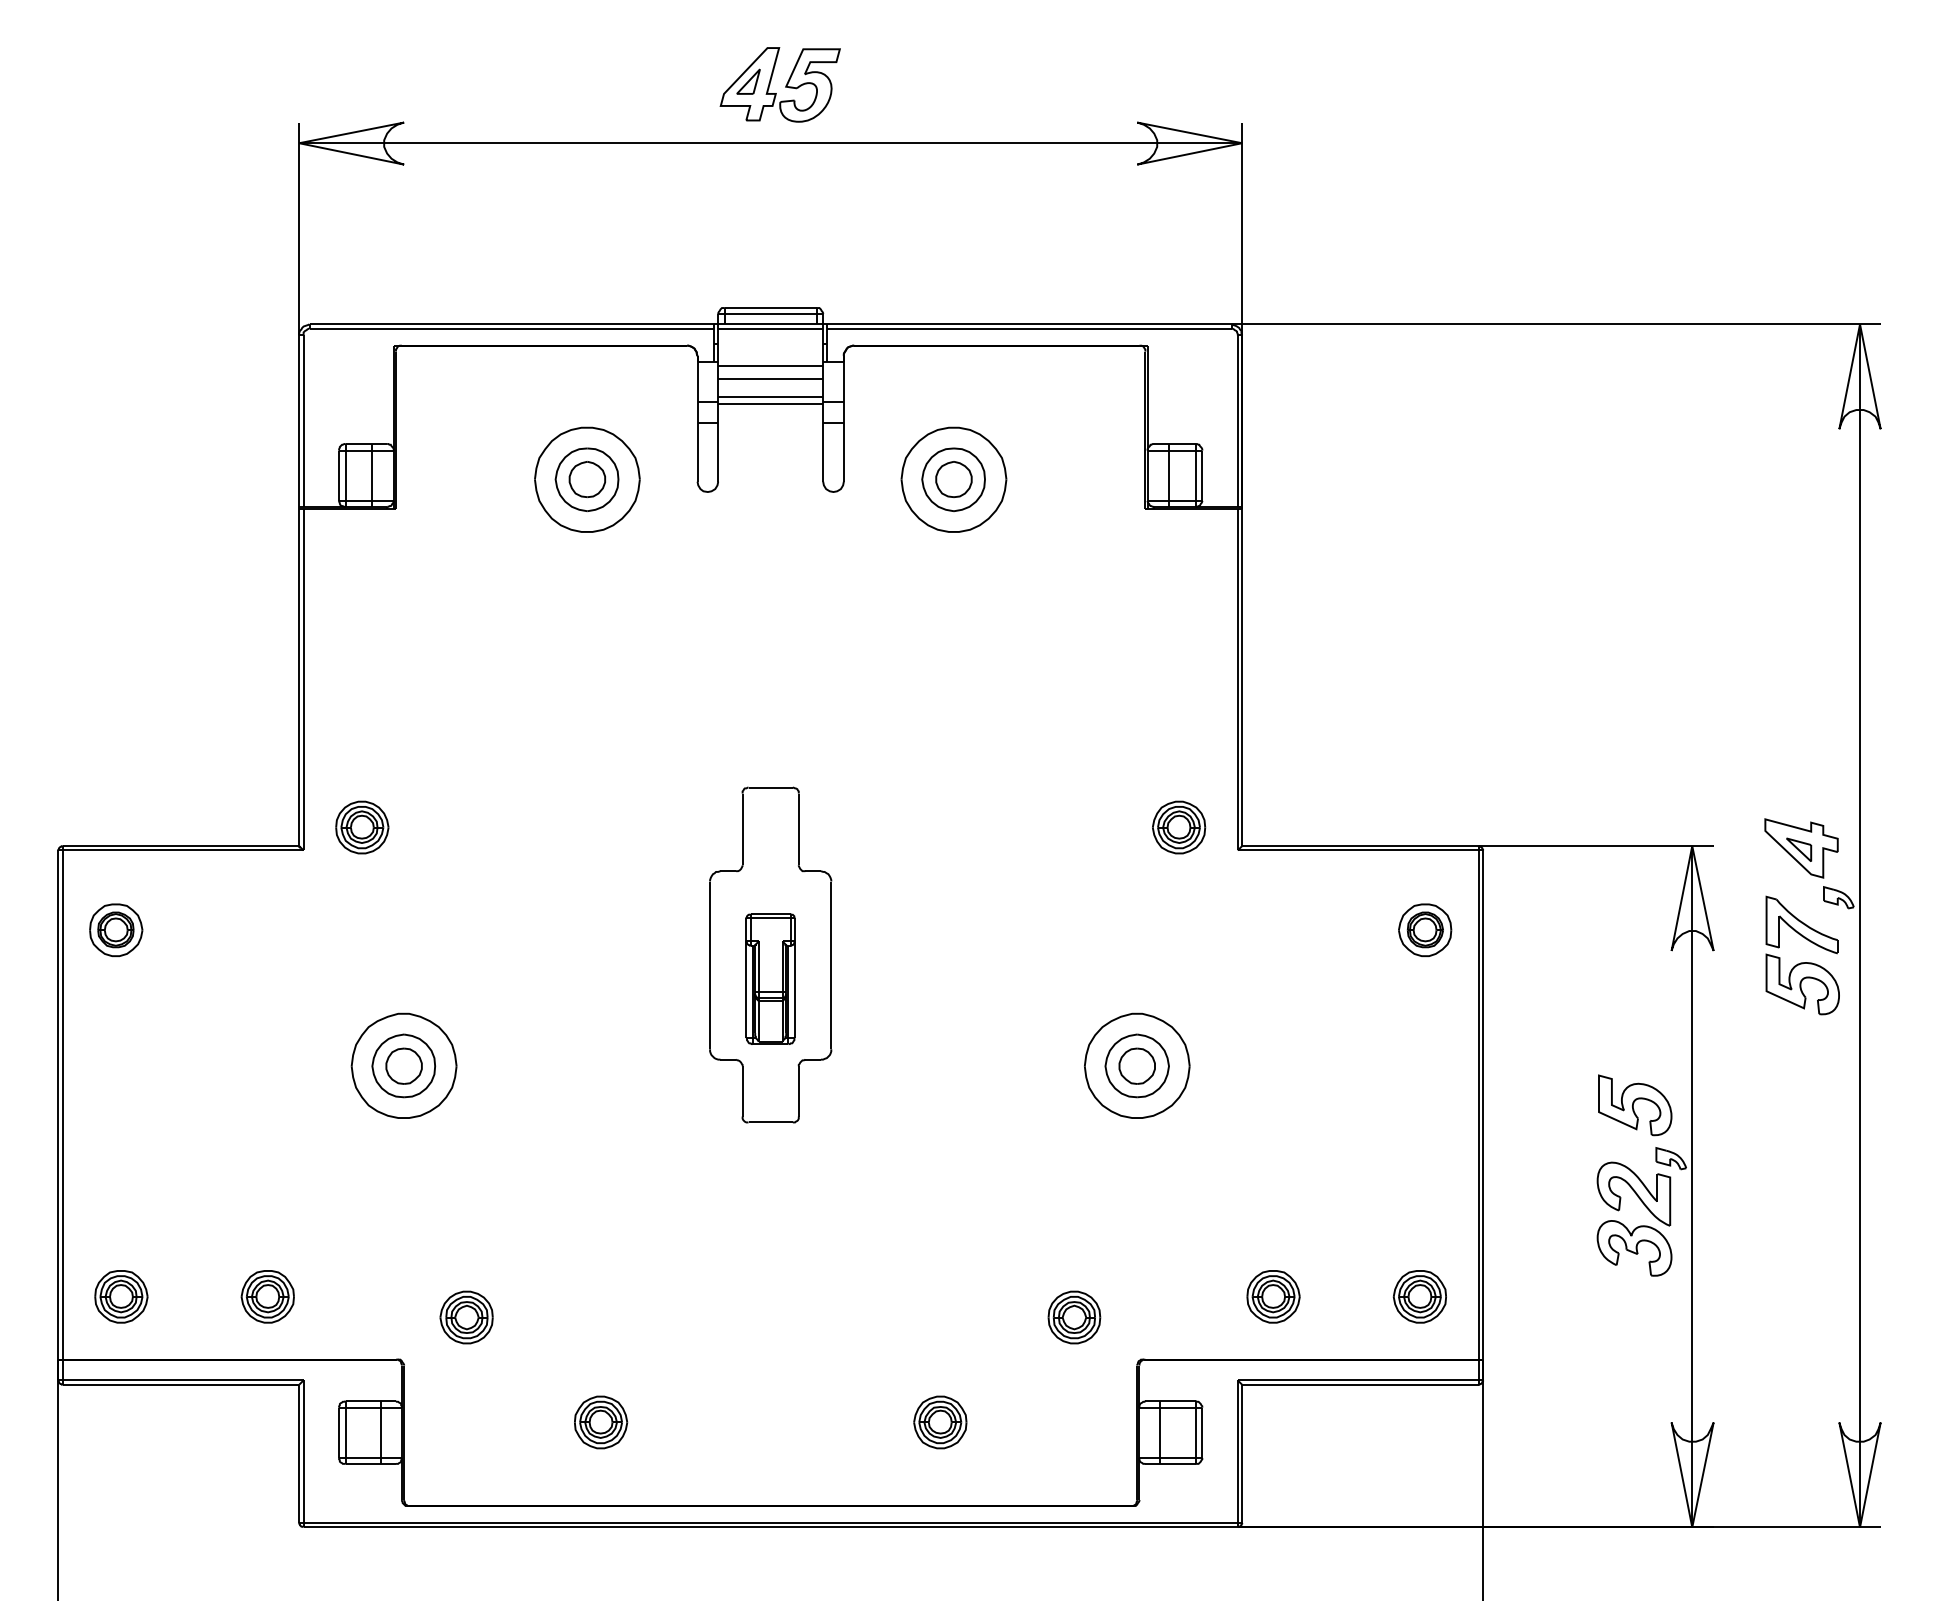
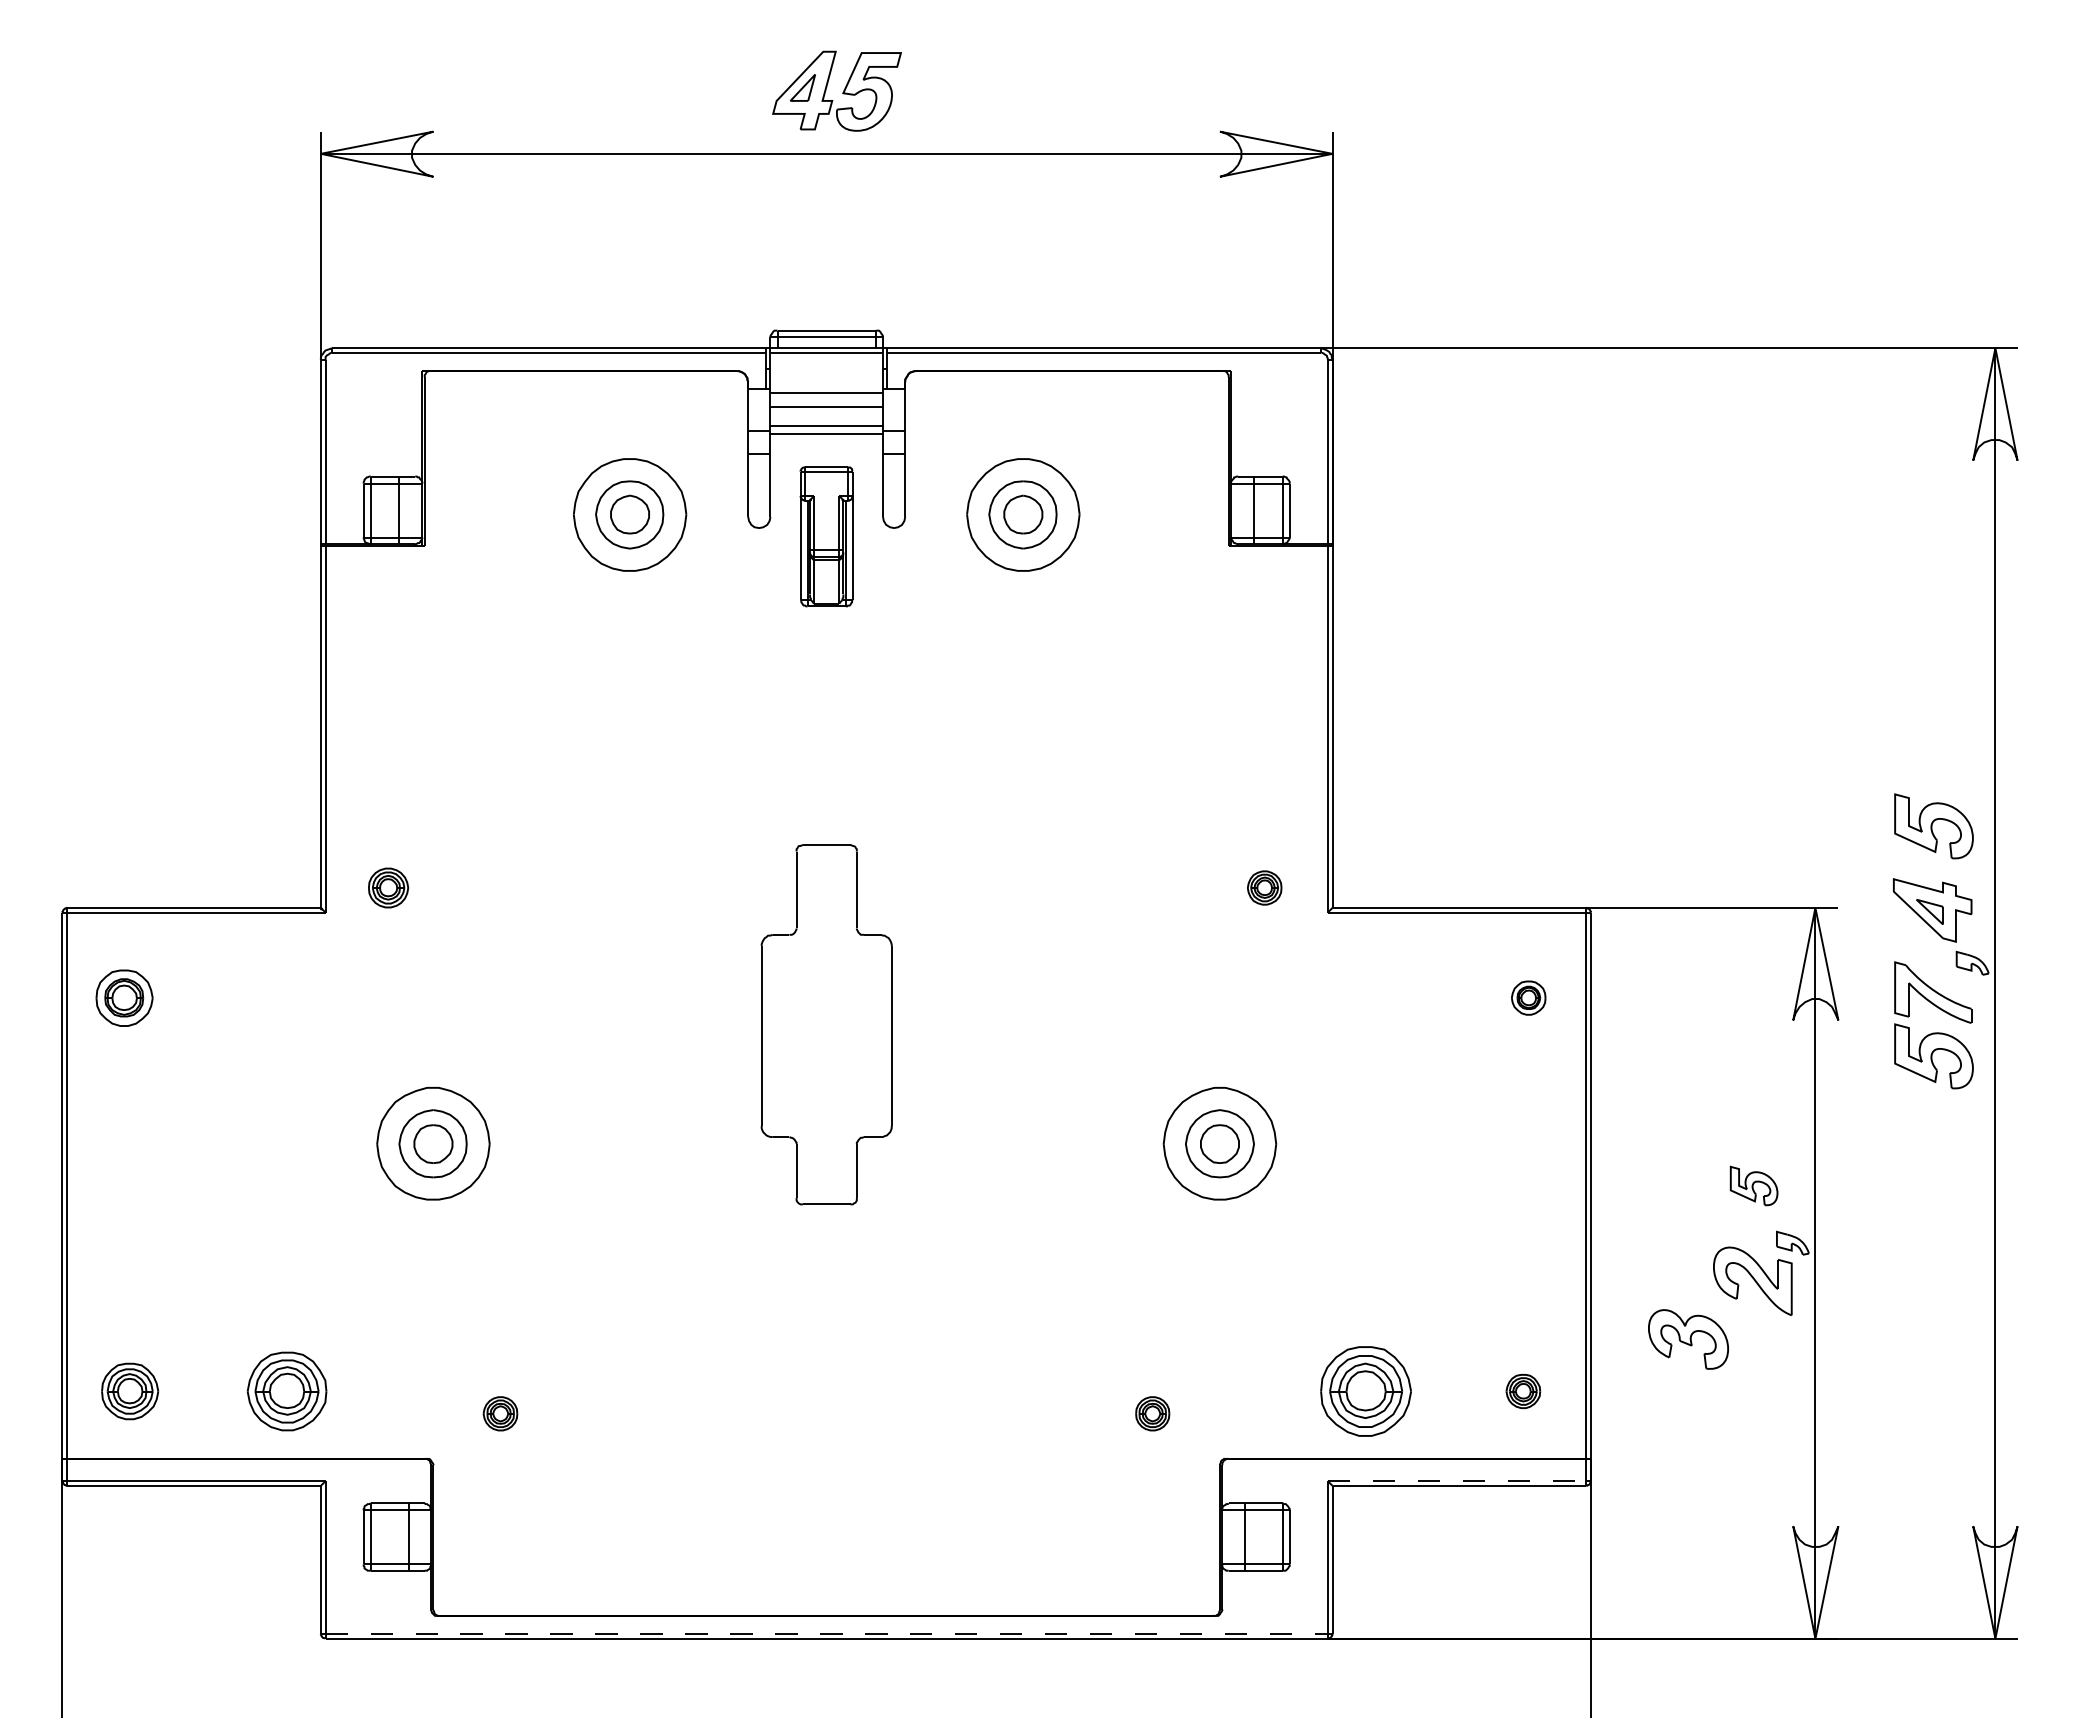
part: (1802, 770) -> (1933, 826), added
part: (362, 827) -> (388, 887), size x0.7
part: (1178, 827) -> (1264, 887), size x0.6
part: (1424, 929) -> (1528, 997), size x0.6
part: (770, 978) -> (826, 536), moved
part: (1634, 1104) -> (1753, 1185), size x0.6
part: (1634, 1248) -> (1688, 1339), moved
part: (268, 1296) -> (287, 1391), size x1.4
part: (1273, 1296) -> (1366, 1391), size x1.6
part: (1420, 1296) -> (1523, 1391), size x0.6
part: (466, 1317) -> (500, 1413), size x0.6
part: (1074, 1317) -> (1152, 1413), size x0.6
line: (1358, 1380) -> (1457, 1481), solid -> dashed
part: (600, 1421) -> (644, 1525), removed
part: (940, 1421) -> (1008, 1525), removed
line: (771, 1523) -> (827, 1634), solid -> dashed

